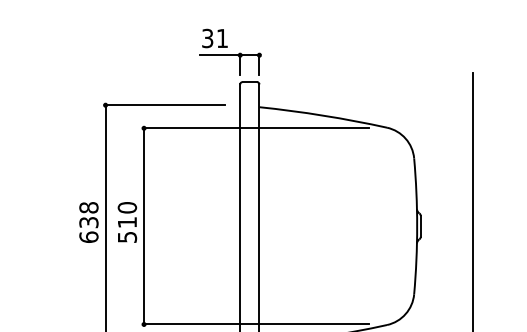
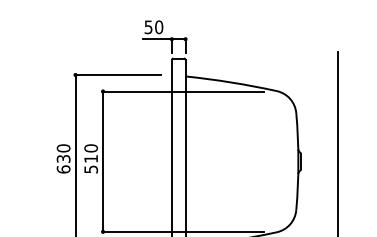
text: (215, 38) -> (154, 27), 31 -> 50
text: (88, 207) -> (63, 148), 638 -> 630

